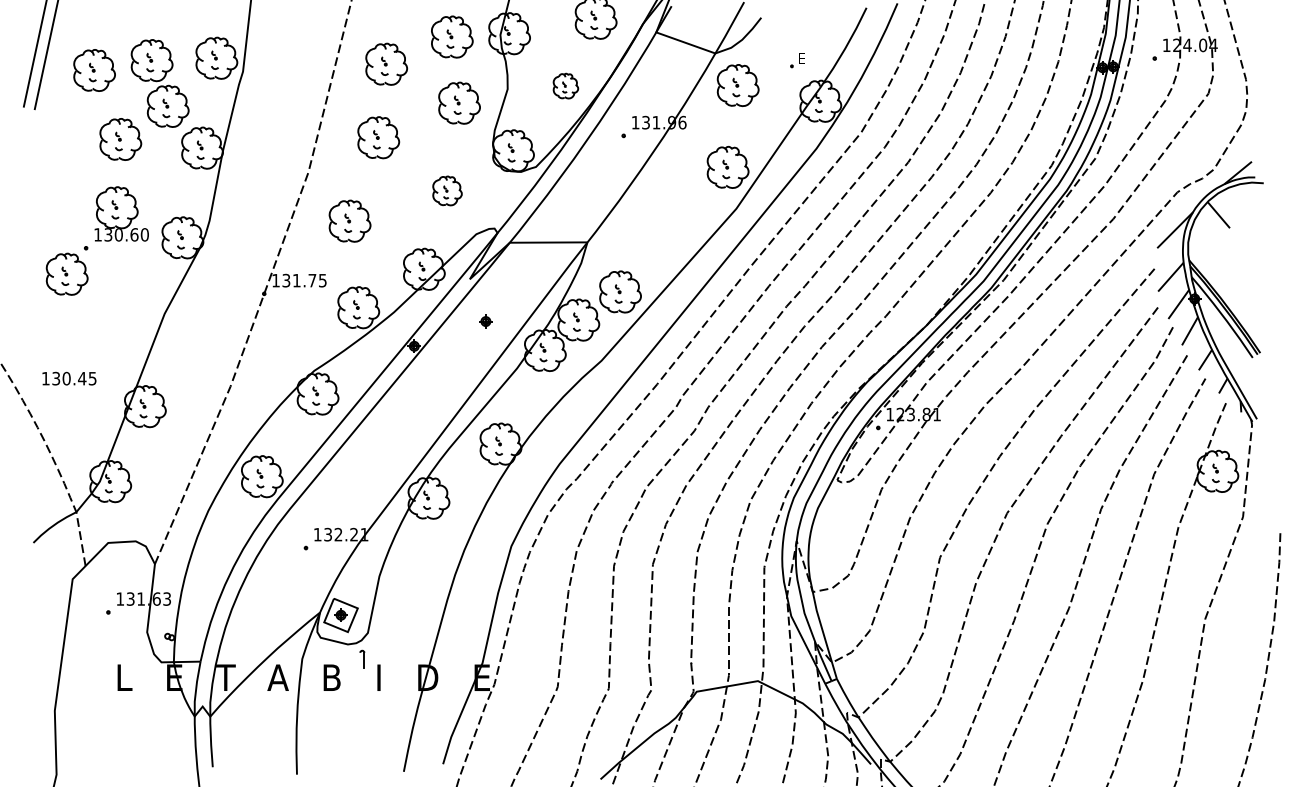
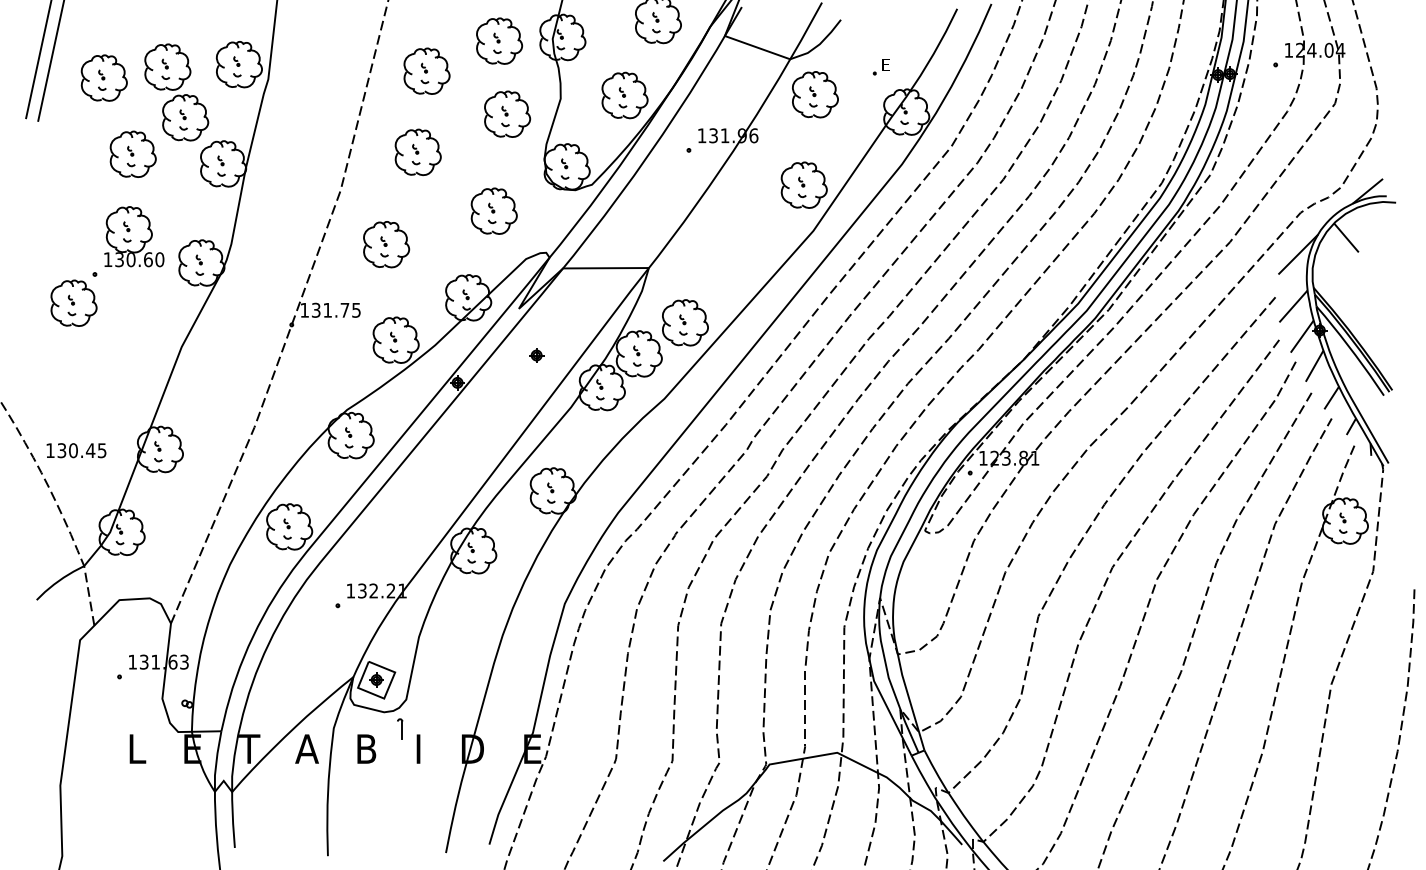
part: (565, 85) -> (624, 94), size x1.67
part: (447, 190) -> (494, 210), size x1.43
text: (69, 378) -> (76, 450), moved

